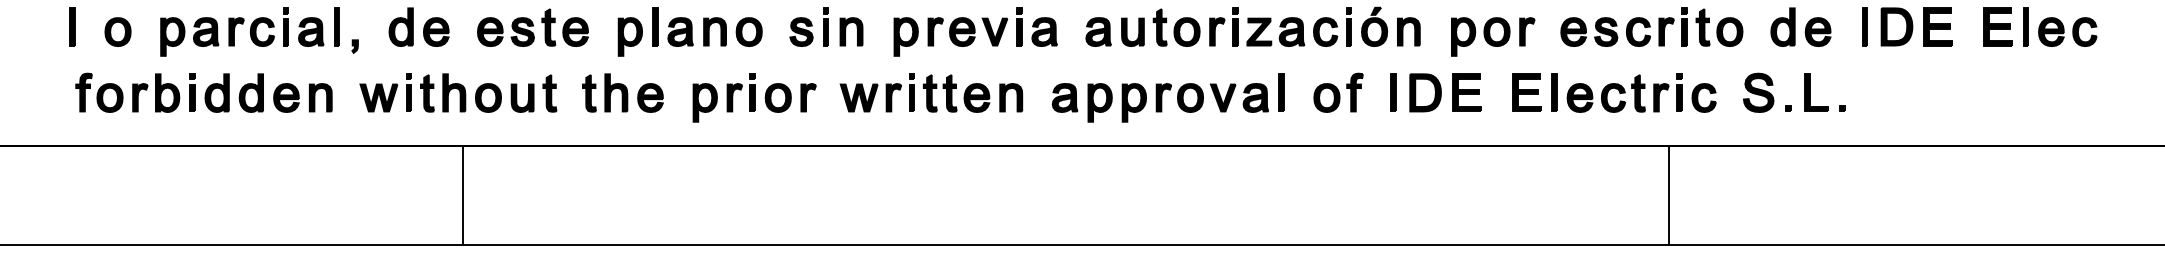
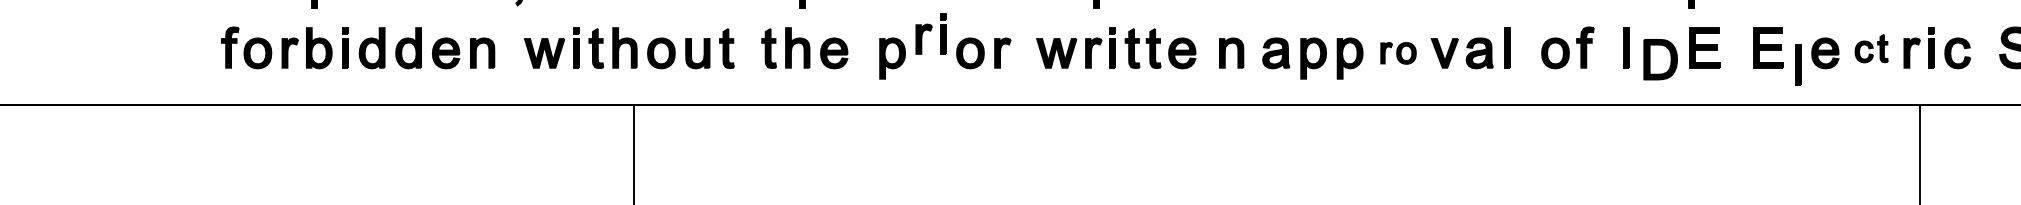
part: (740, 92) -> (930, 33), moved
part: (1425, 92) -> (1660, 59), moved
part: (1554, 92) -> (1798, 64), moved
part: (1623, 93) -> (1871, 48), size x0.7
part: (1011, 97) -> (1231, 52), moved
part: (1179, 97) -> (1398, 52), size x0.7

